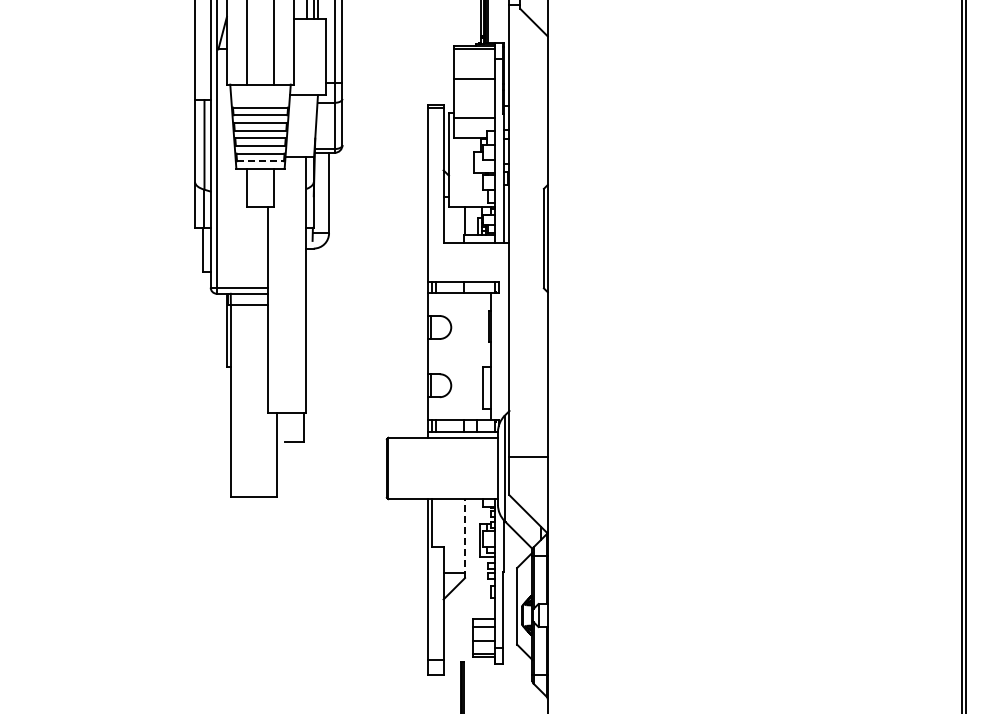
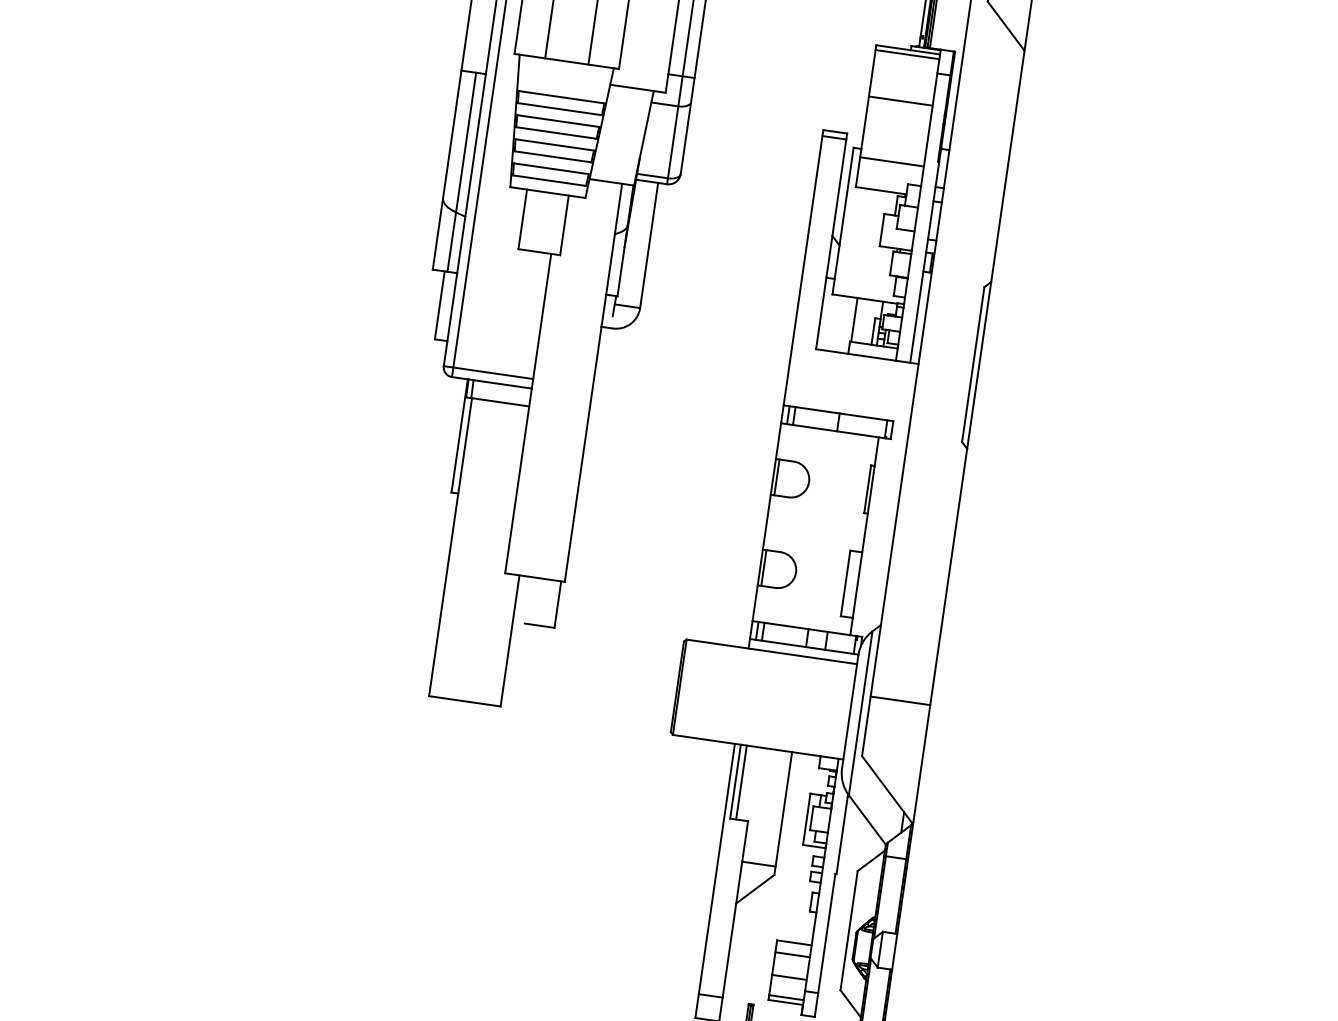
line: (261, 161) -> (551, 181), dashed -> solid
line: (435, 522) -> (740, 781), added
line: (465, 538) -> (783, 813), dashed -> solid

